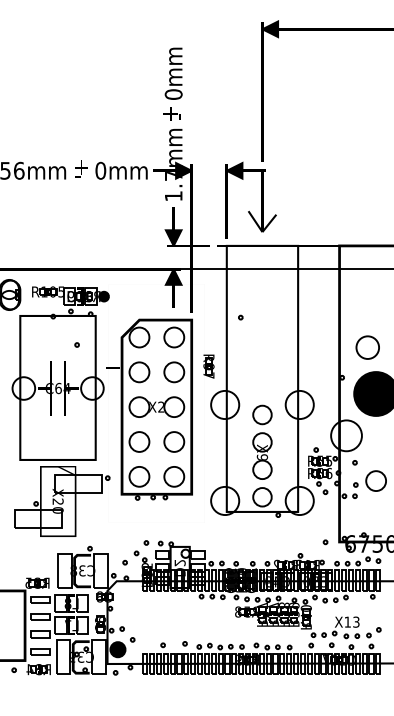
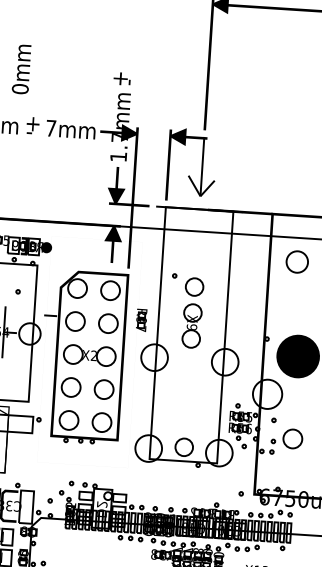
text: (173, 73) -> (21, 69), moved
text: (100, 170) -> (50, 128), 0mm -> 7mm
circle: (367, 347) -> (297, 261), moved
part: (262, 441) -> (193, 312), moved

